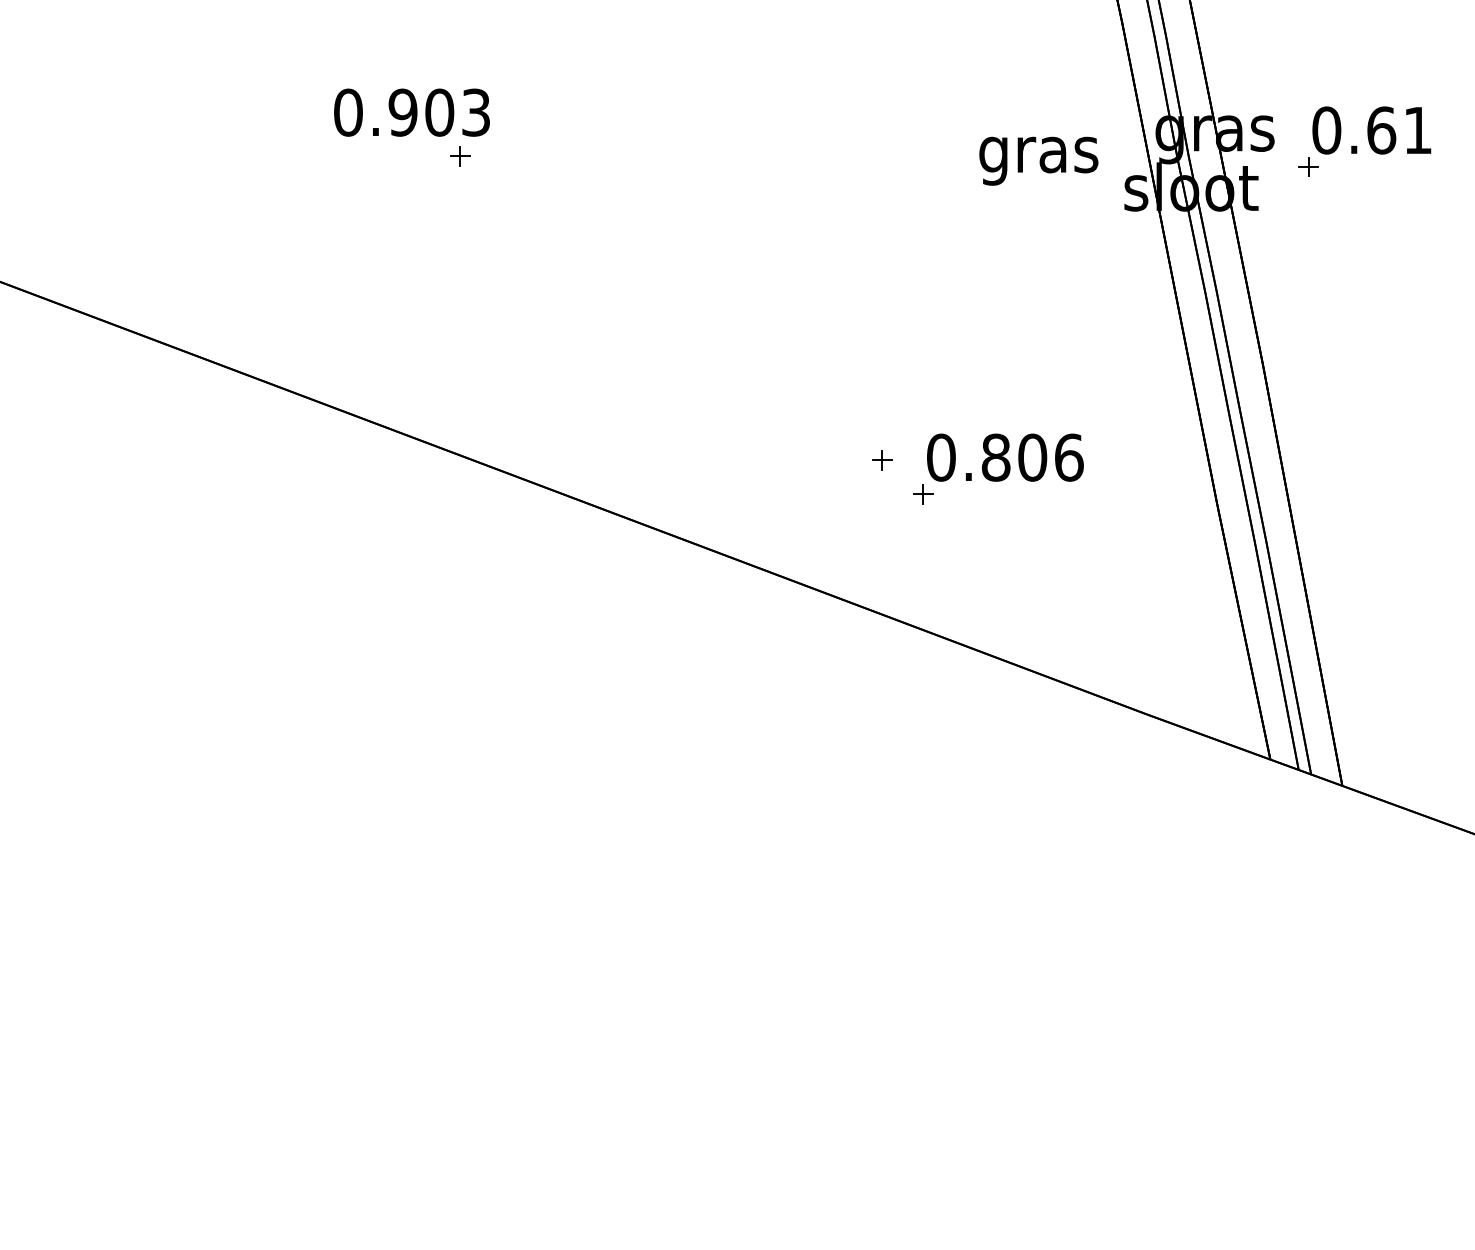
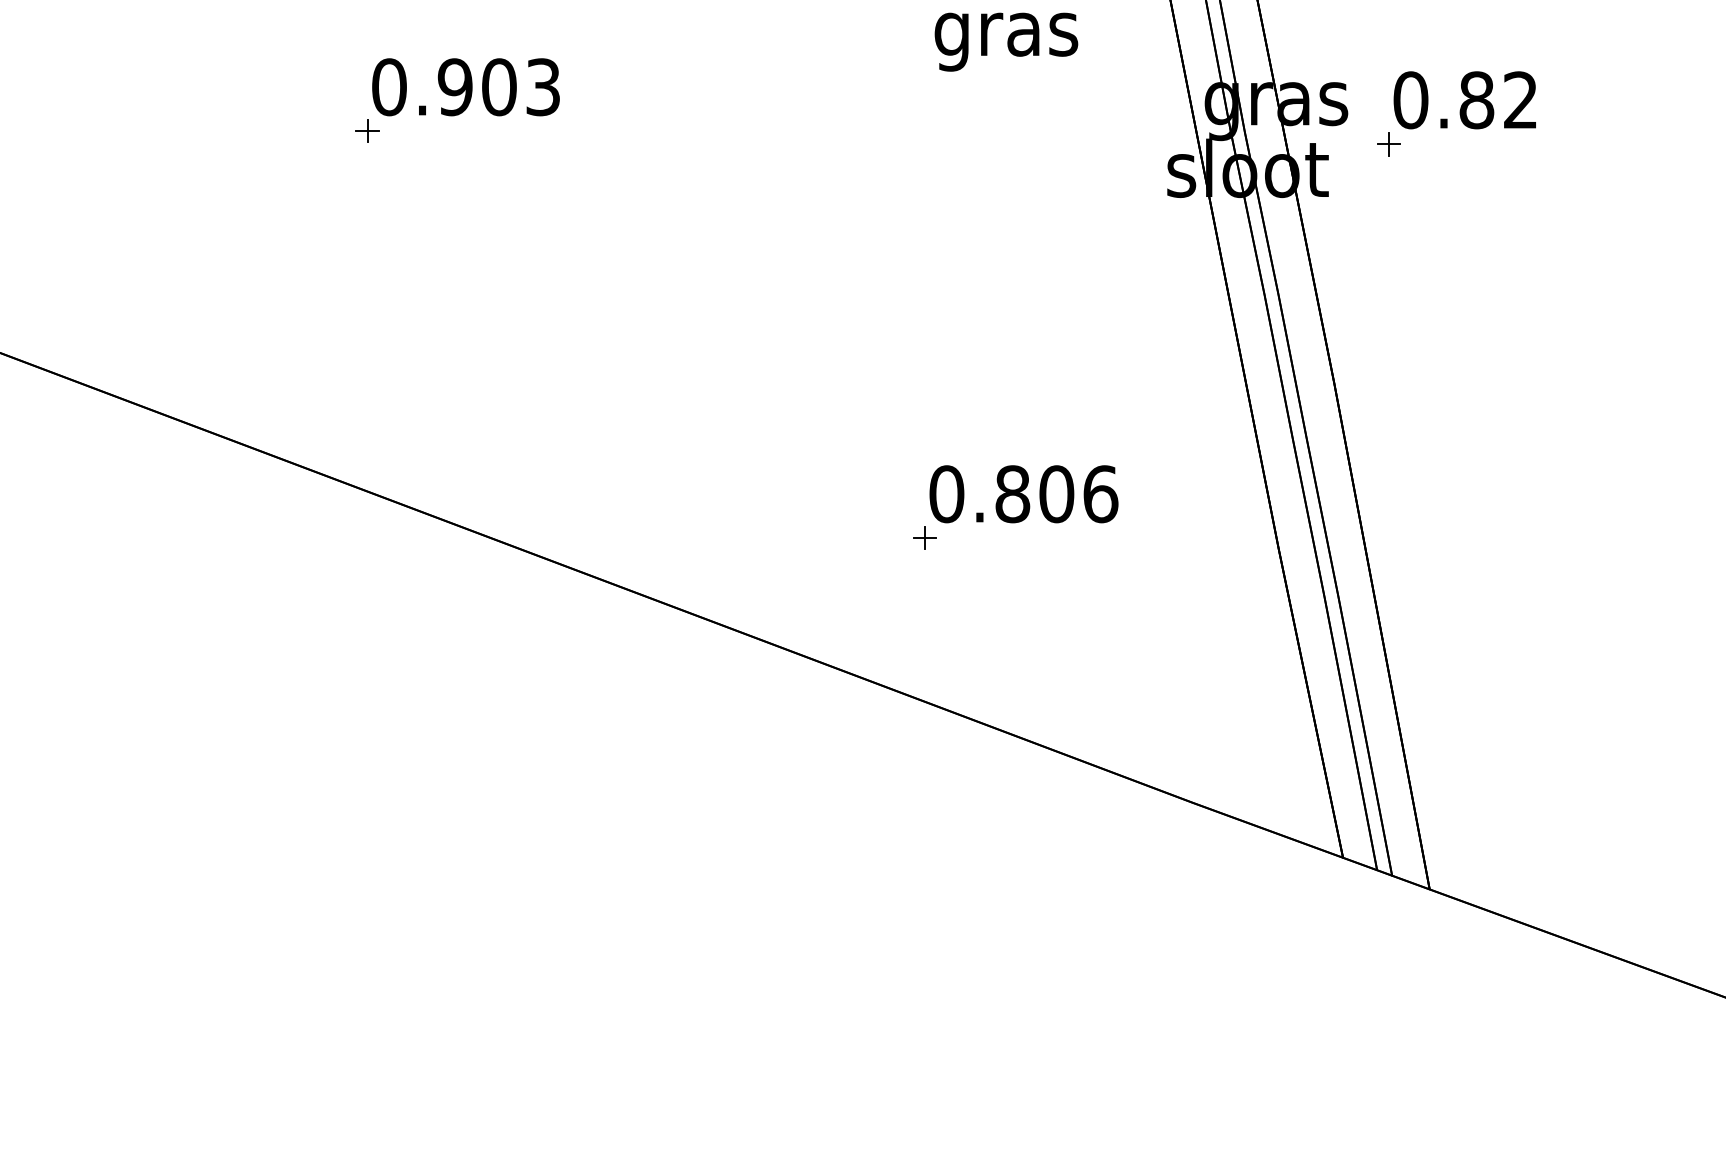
text: (411, 112) -> (465, 87), moved
text: (1399, 130) -> (1498, 100), 0.61 -> 0.82
text: (1038, 160) -> (1006, 41), moved
part: (882, 460) -> (875, 497), removed

